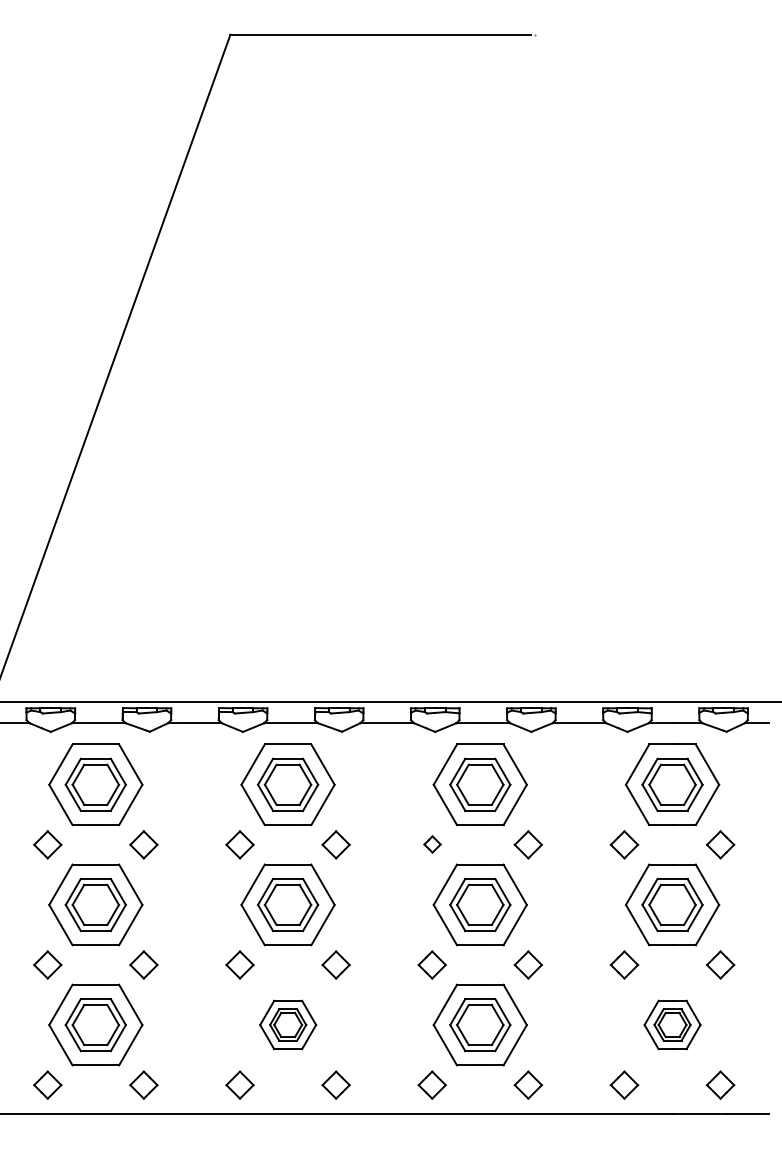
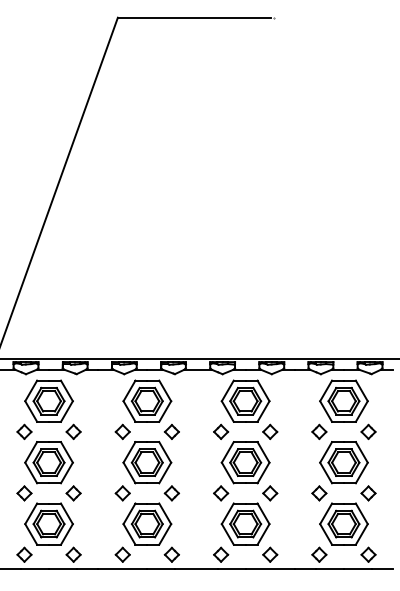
part: (433, 843) -> (221, 431), size x1.67
part: (288, 1023) -> (147, 523), size x1.67
part: (671, 1023) -> (343, 523), size x1.67

